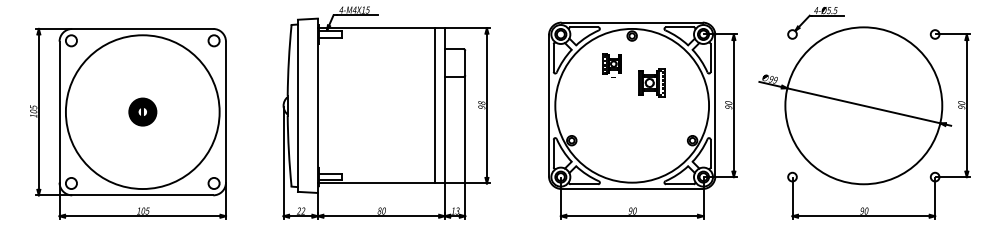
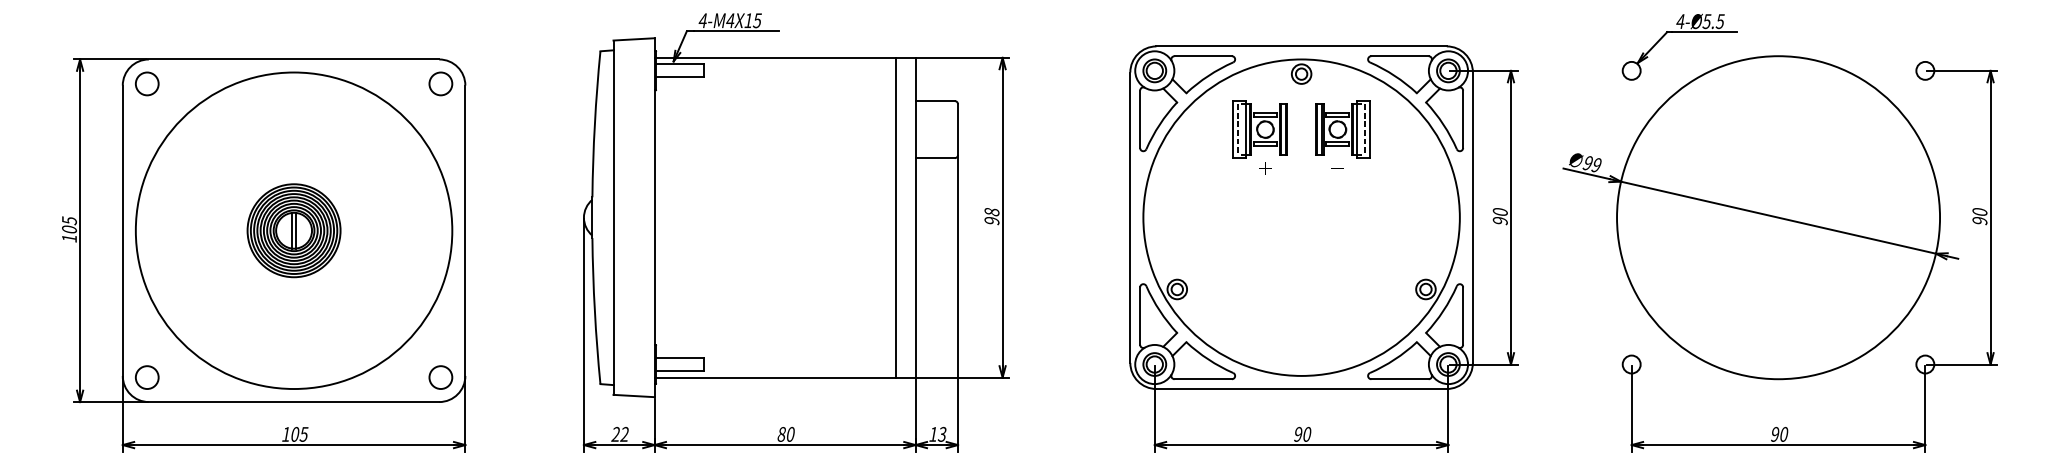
part: (611, 66) -> (1259, 136), size x1.43
part: (651, 82) -> (1341, 128), moved
part: (142, 111) -> (293, 229), size x1.67

